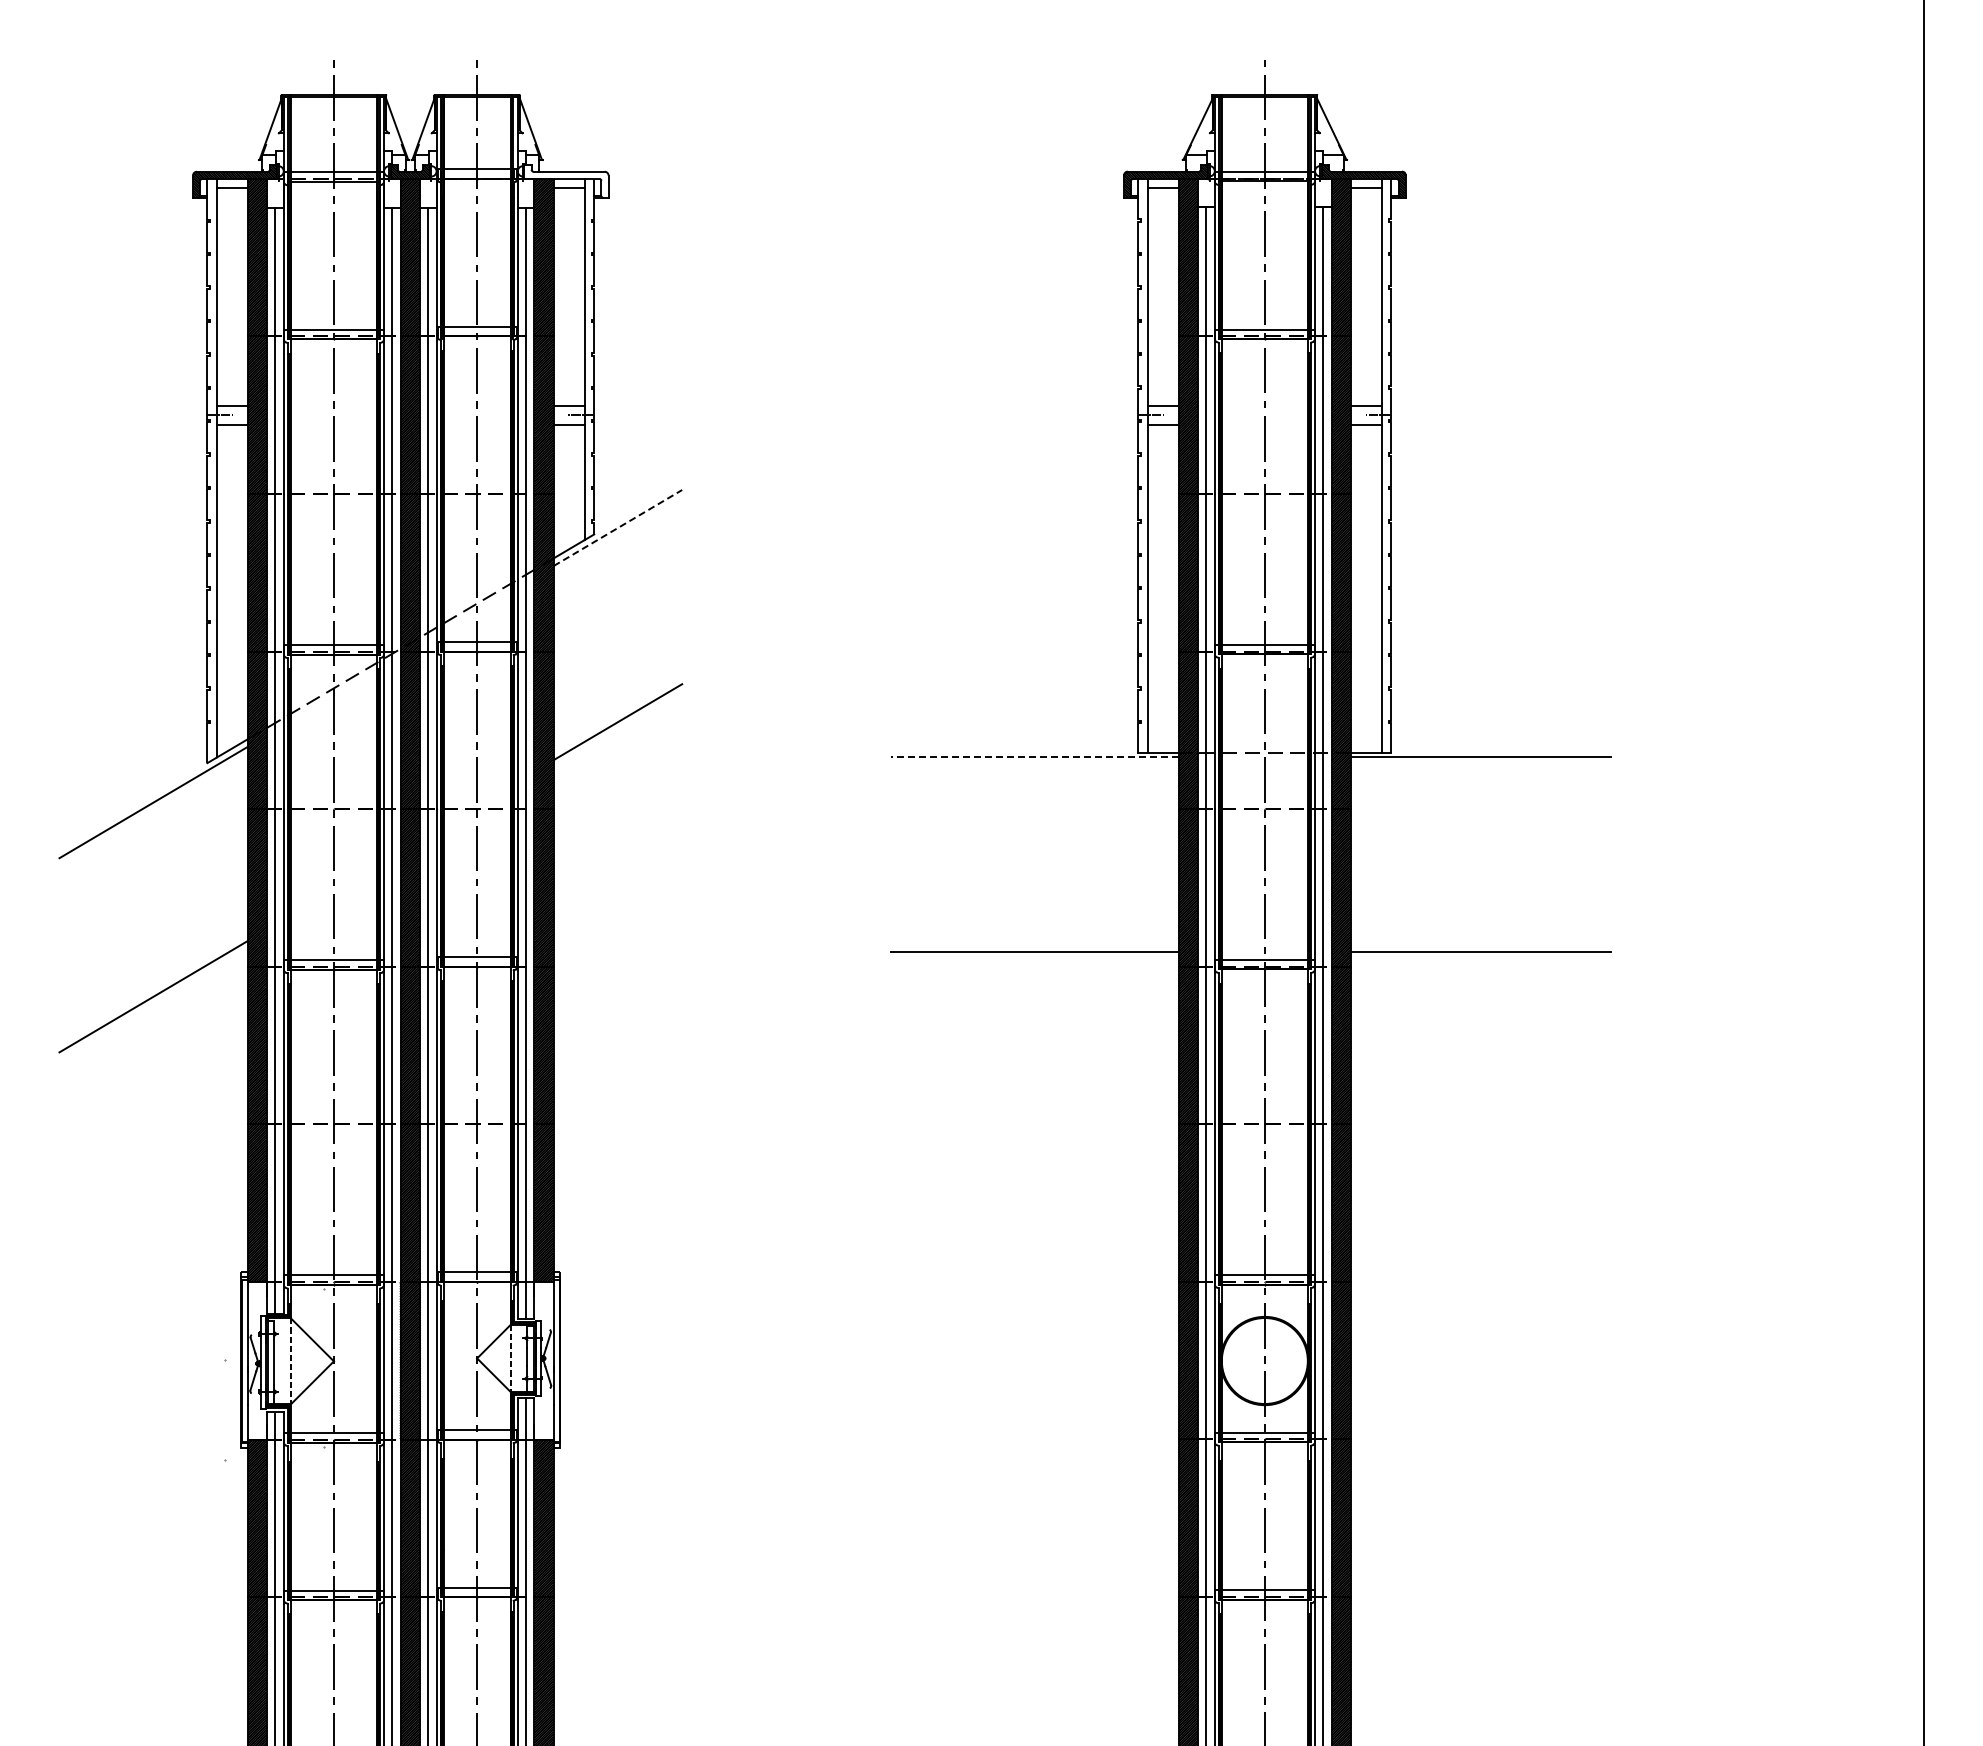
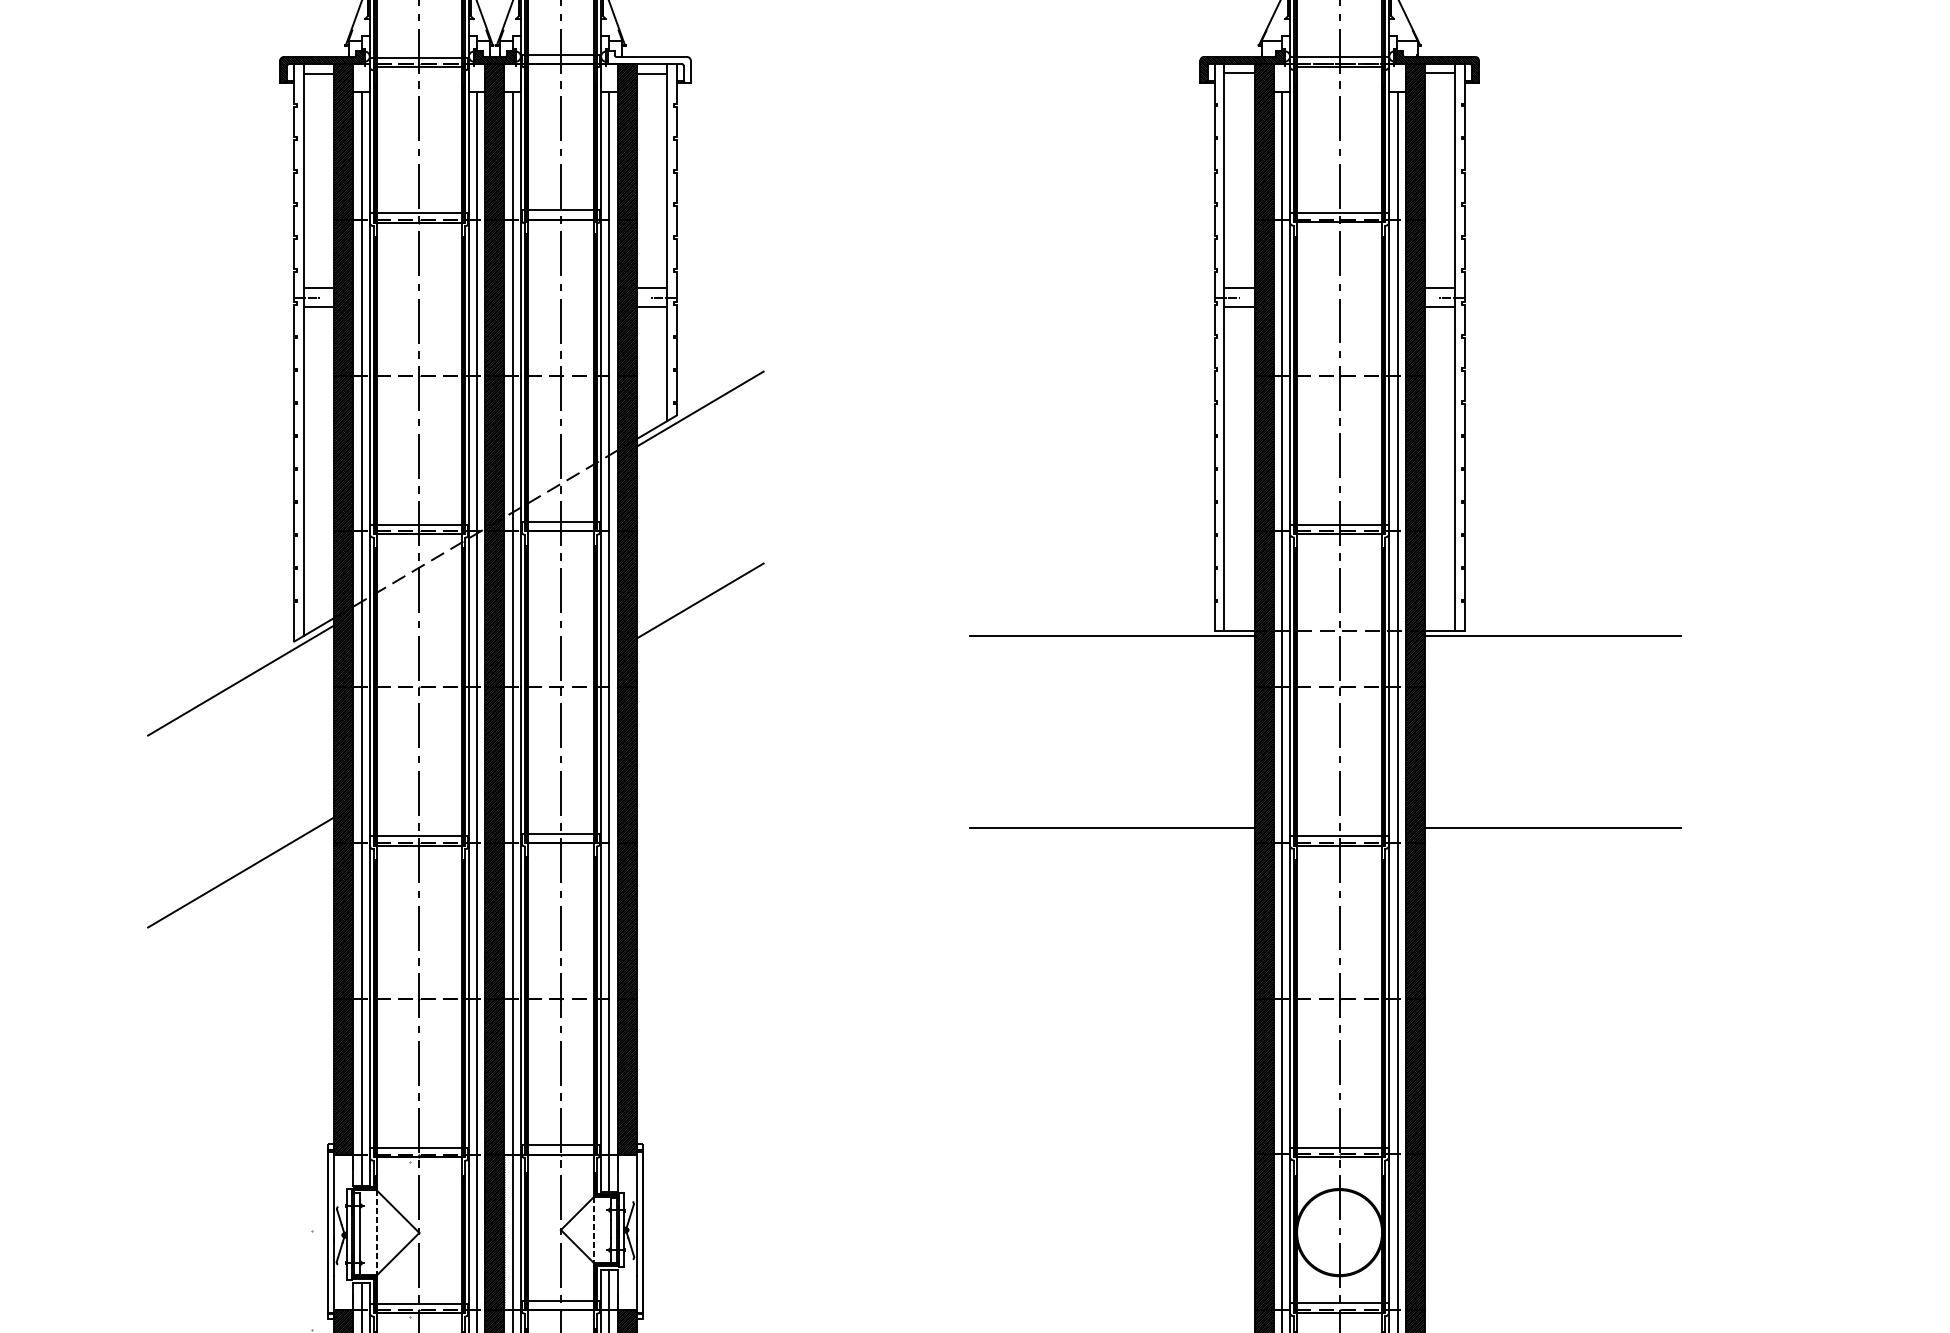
line: (617, 528) -> (699, 409), dashed -> solid
line: (1035, 757) -> (1112, 636), dashed -> solid

